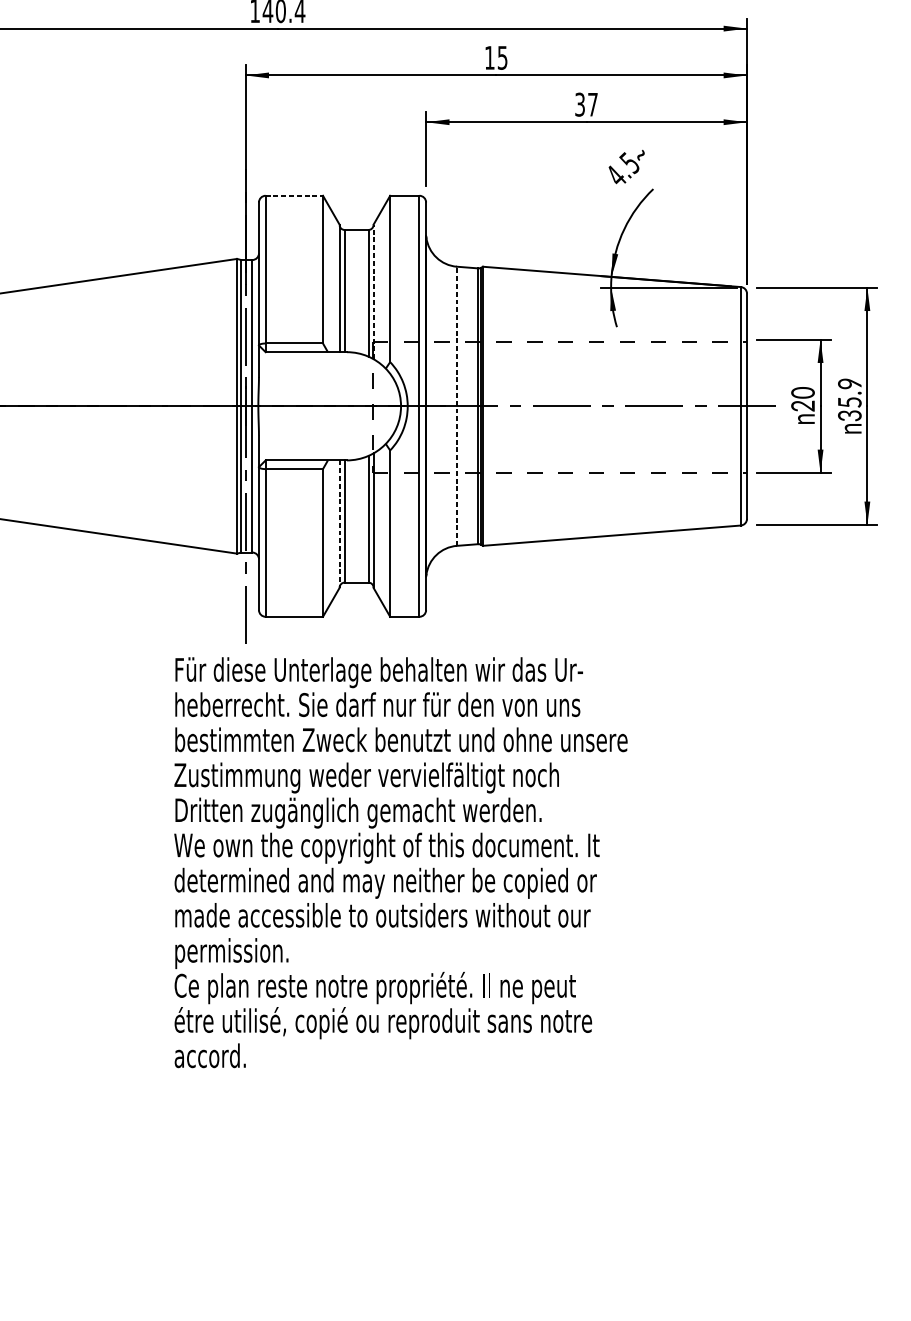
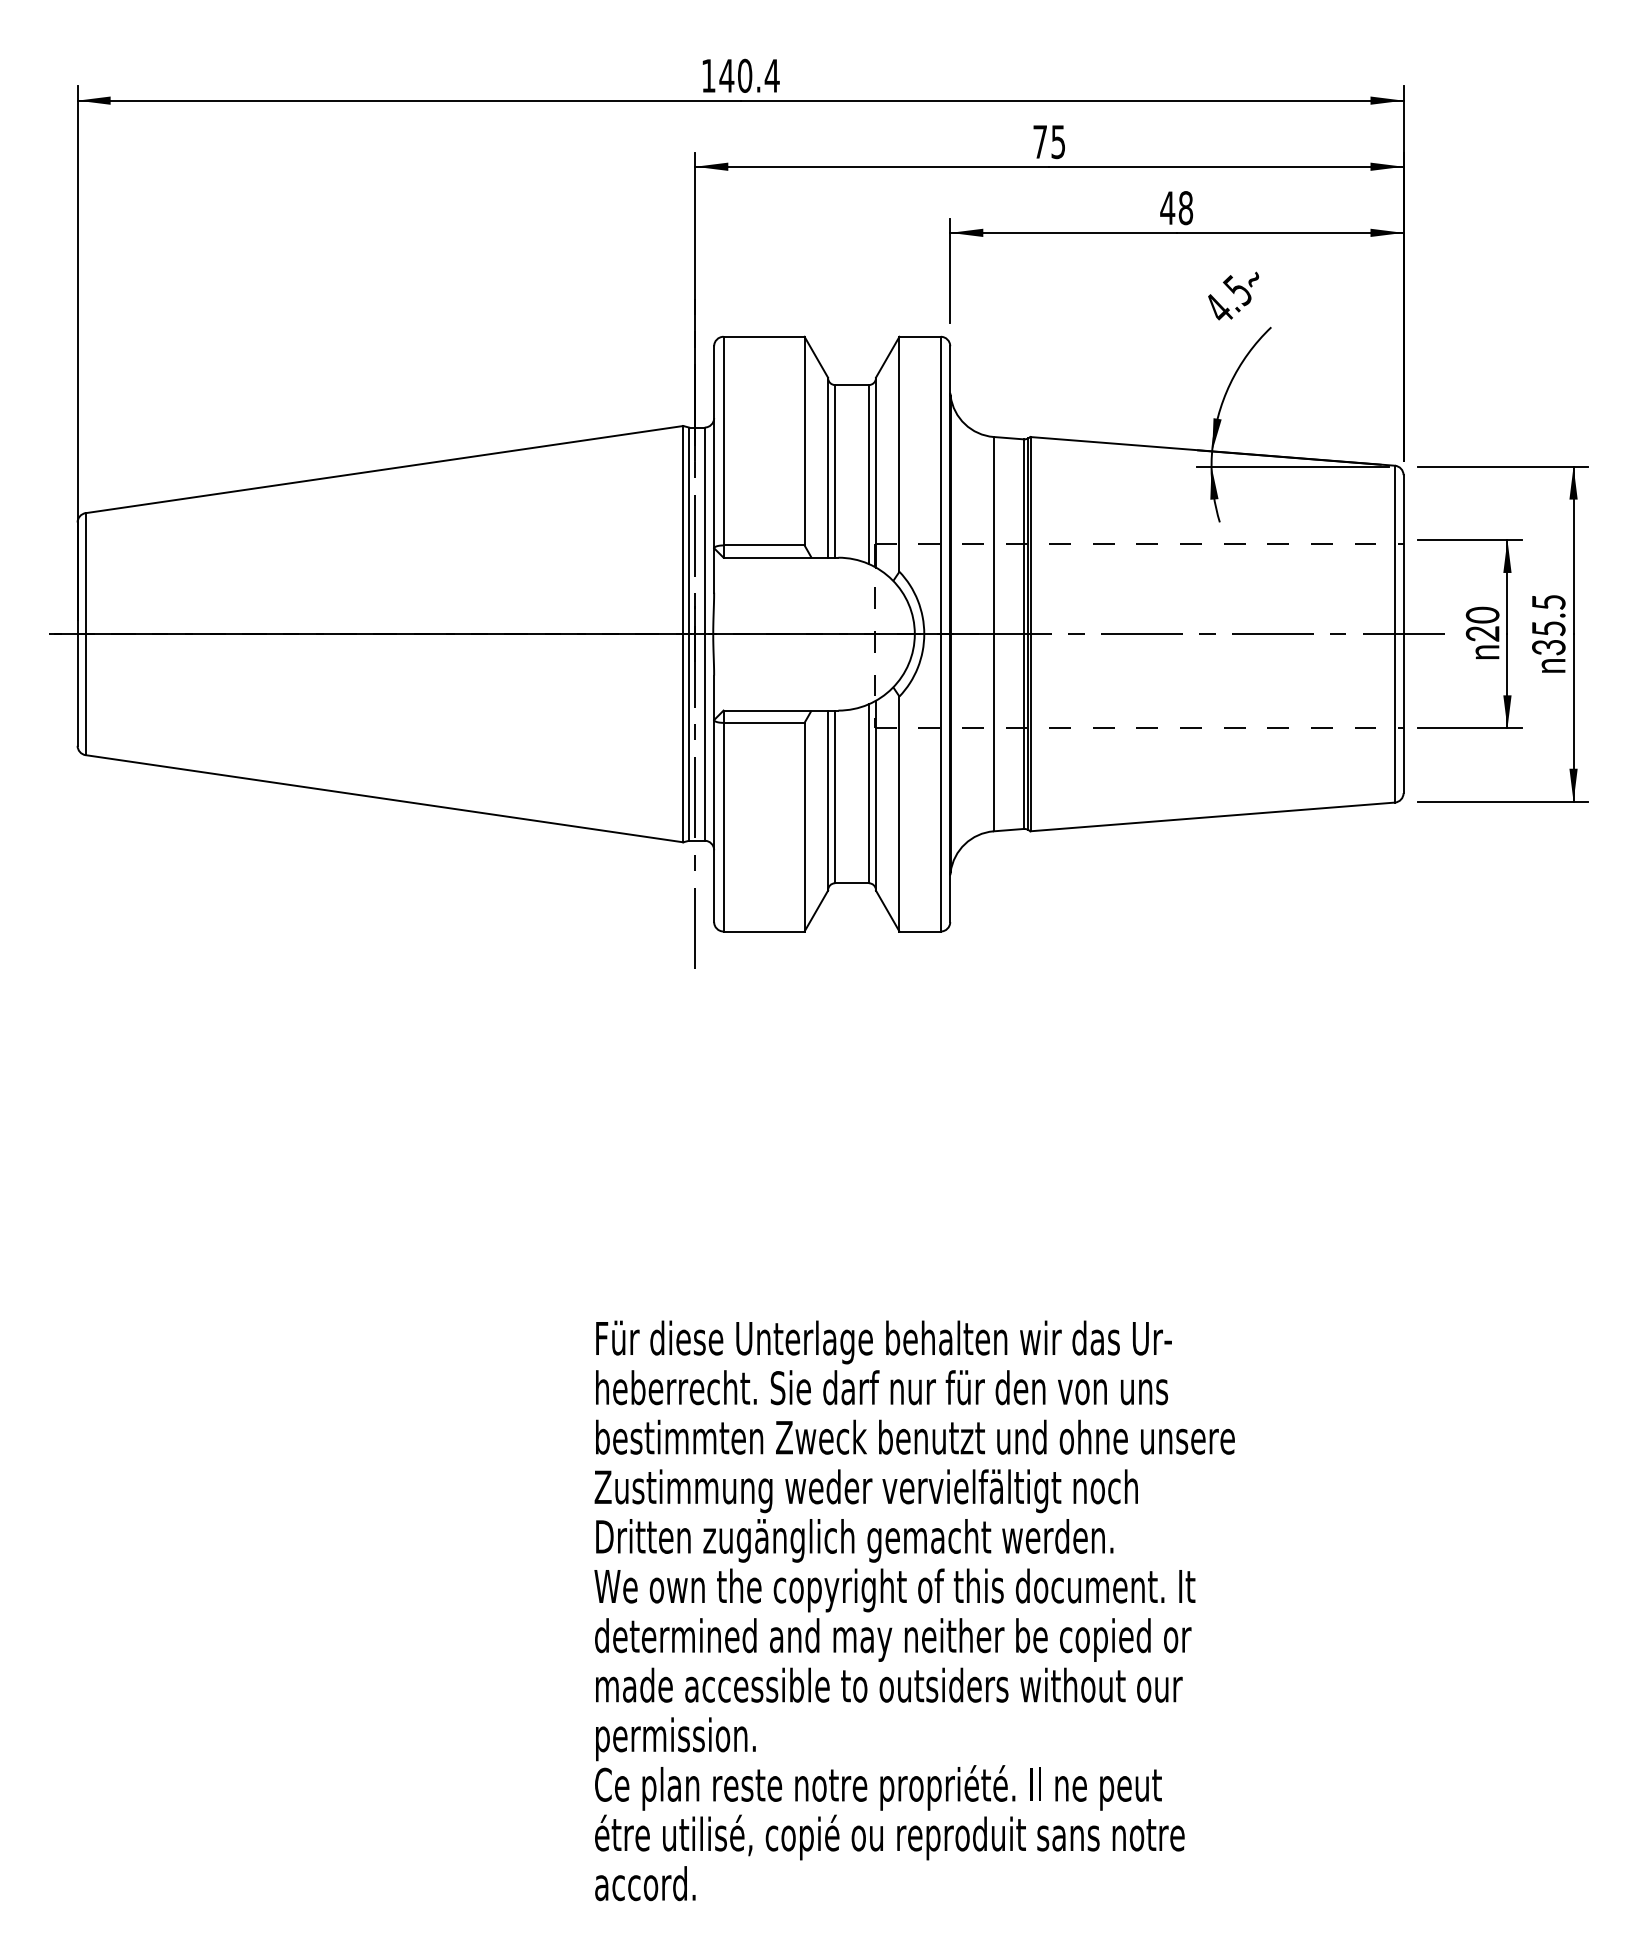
text: (489, 57) -> (1039, 141), 15 -> 75
text: (586, 104) -> (1176, 208), 37 -> 48
line: (294, 195) -> (764, 336), dashed -> solid
line: (373, 291) -> (875, 472), dashed -> solid
text: (849, 383) -> (1548, 602), 35.9 -> 35.5
line: (456, 405) -> (993, 633), dashed -> solid
line: (339, 524) -> (828, 801), dashed -> solid
text: (400, 862) -> (914, 1610), moved

